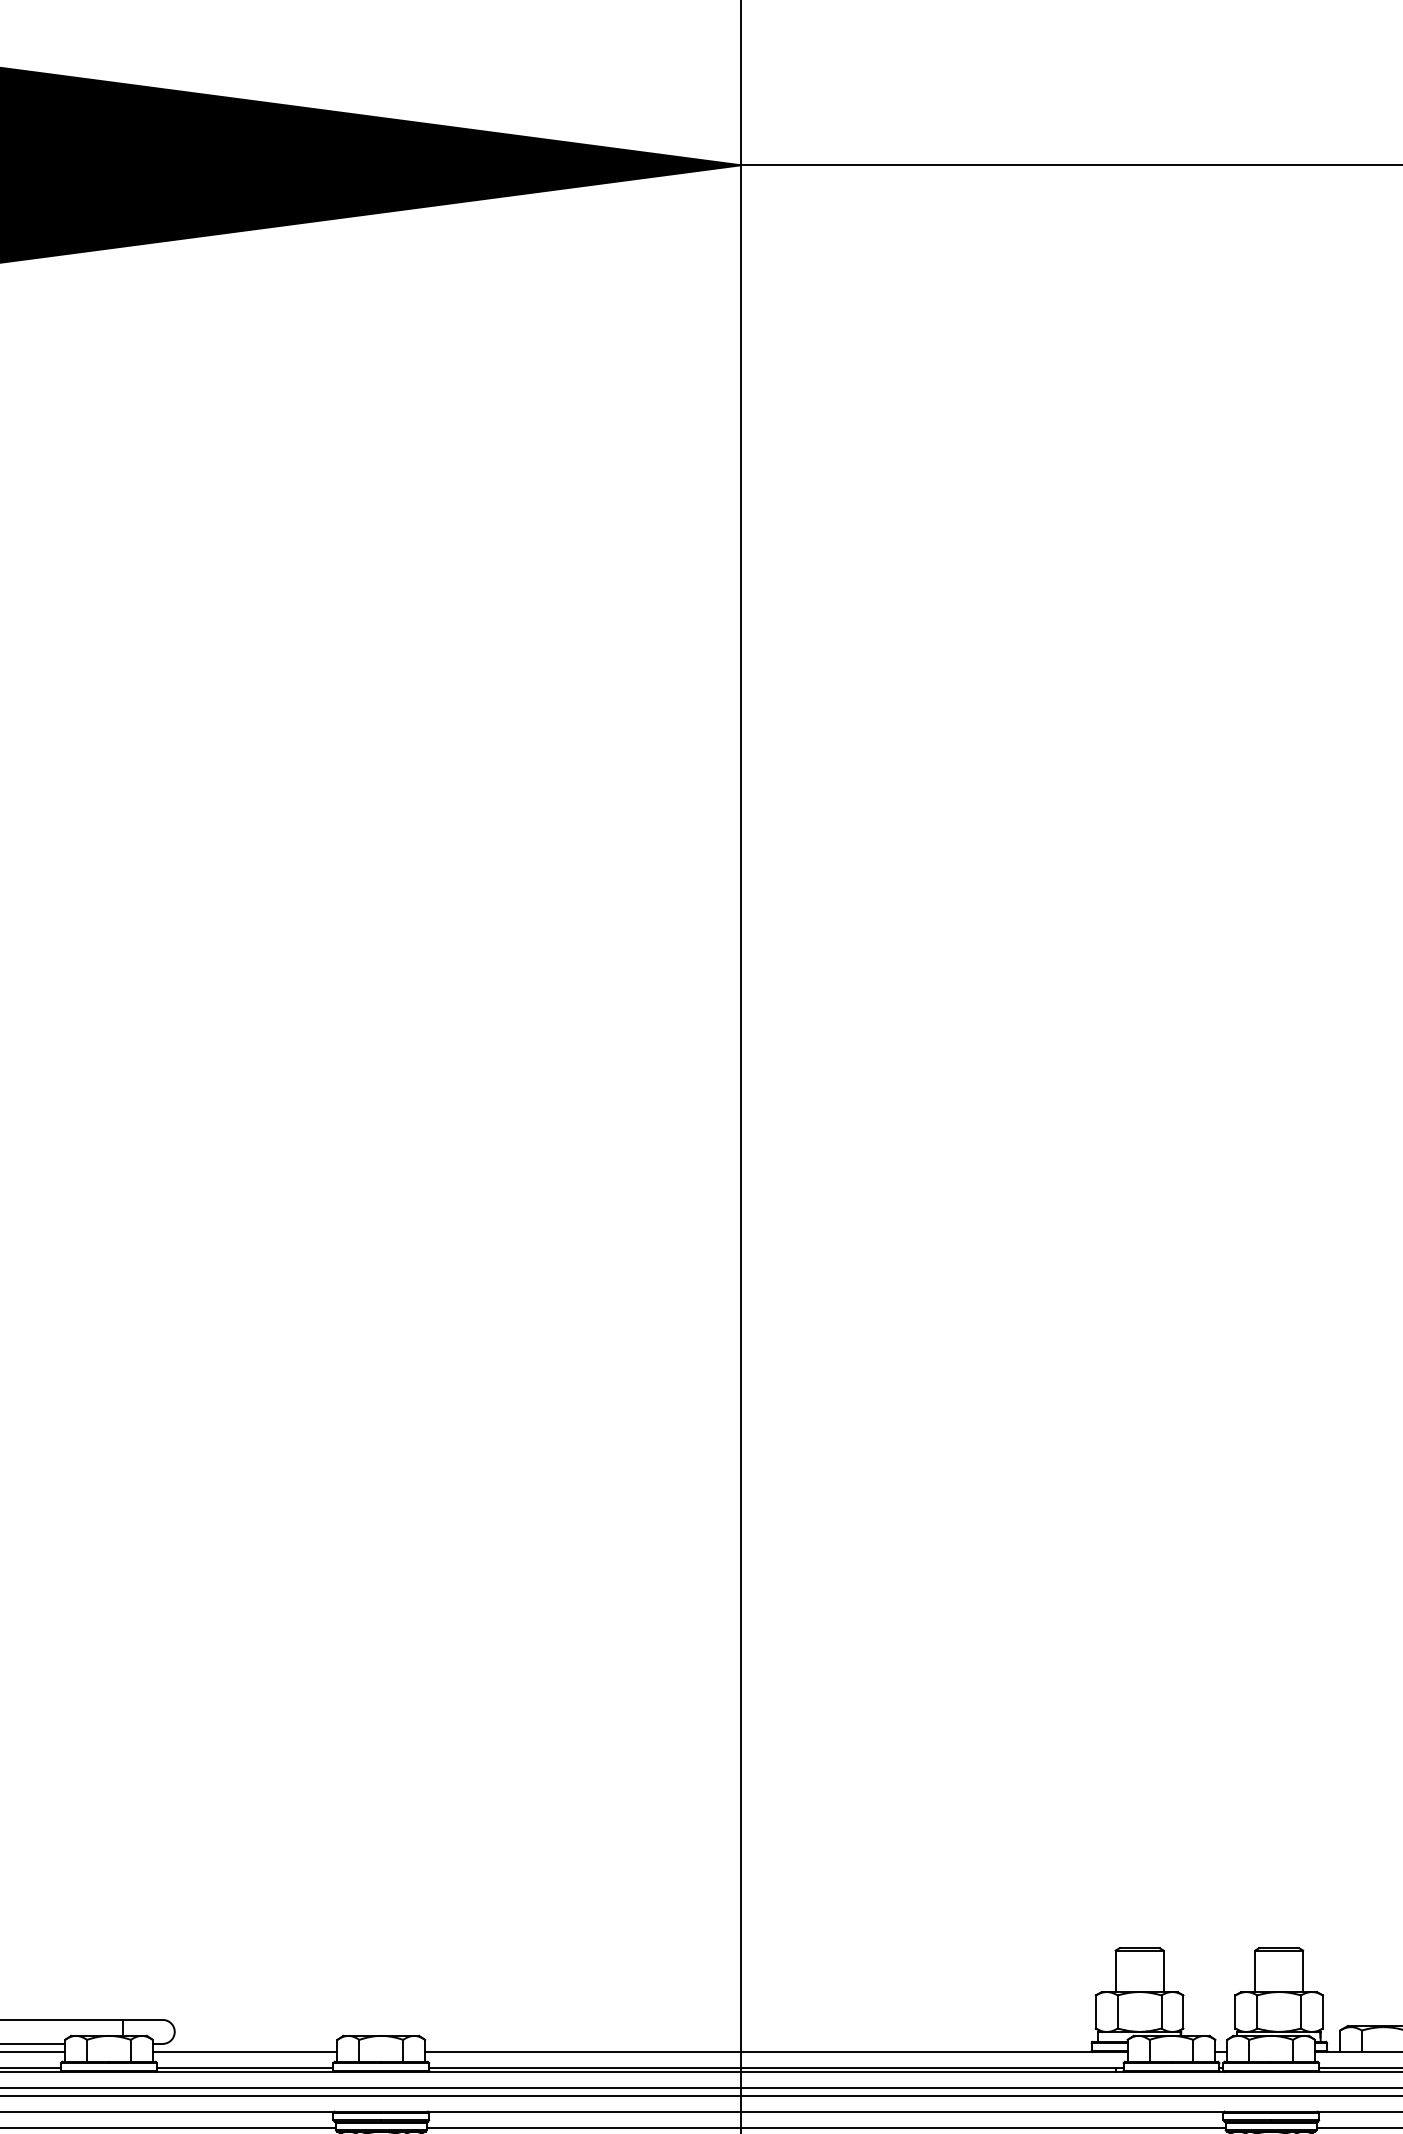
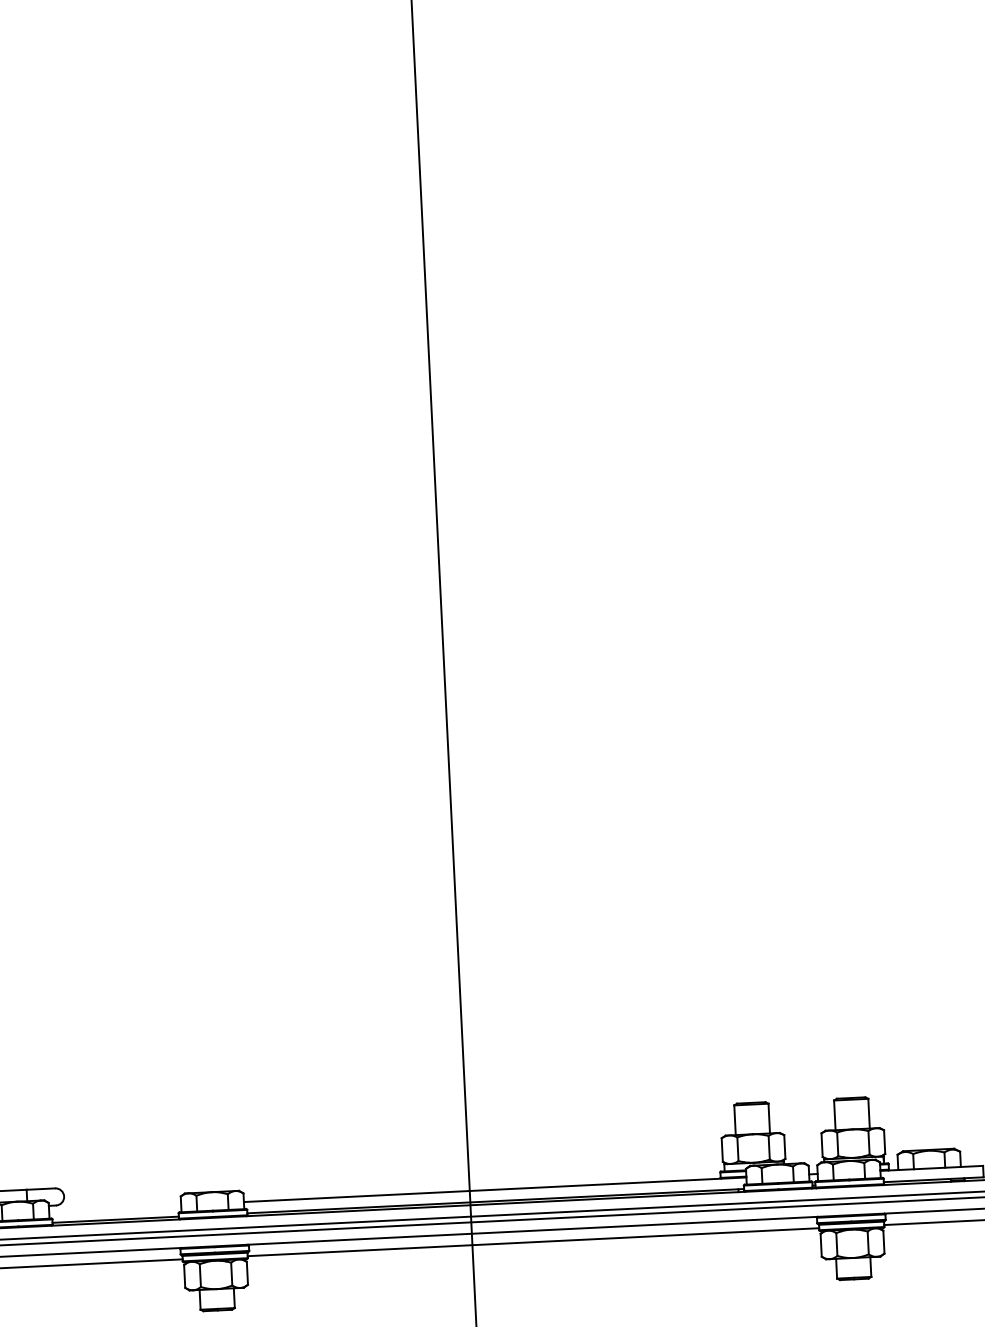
line: (244, 2051) -> (114, 1208), removed

